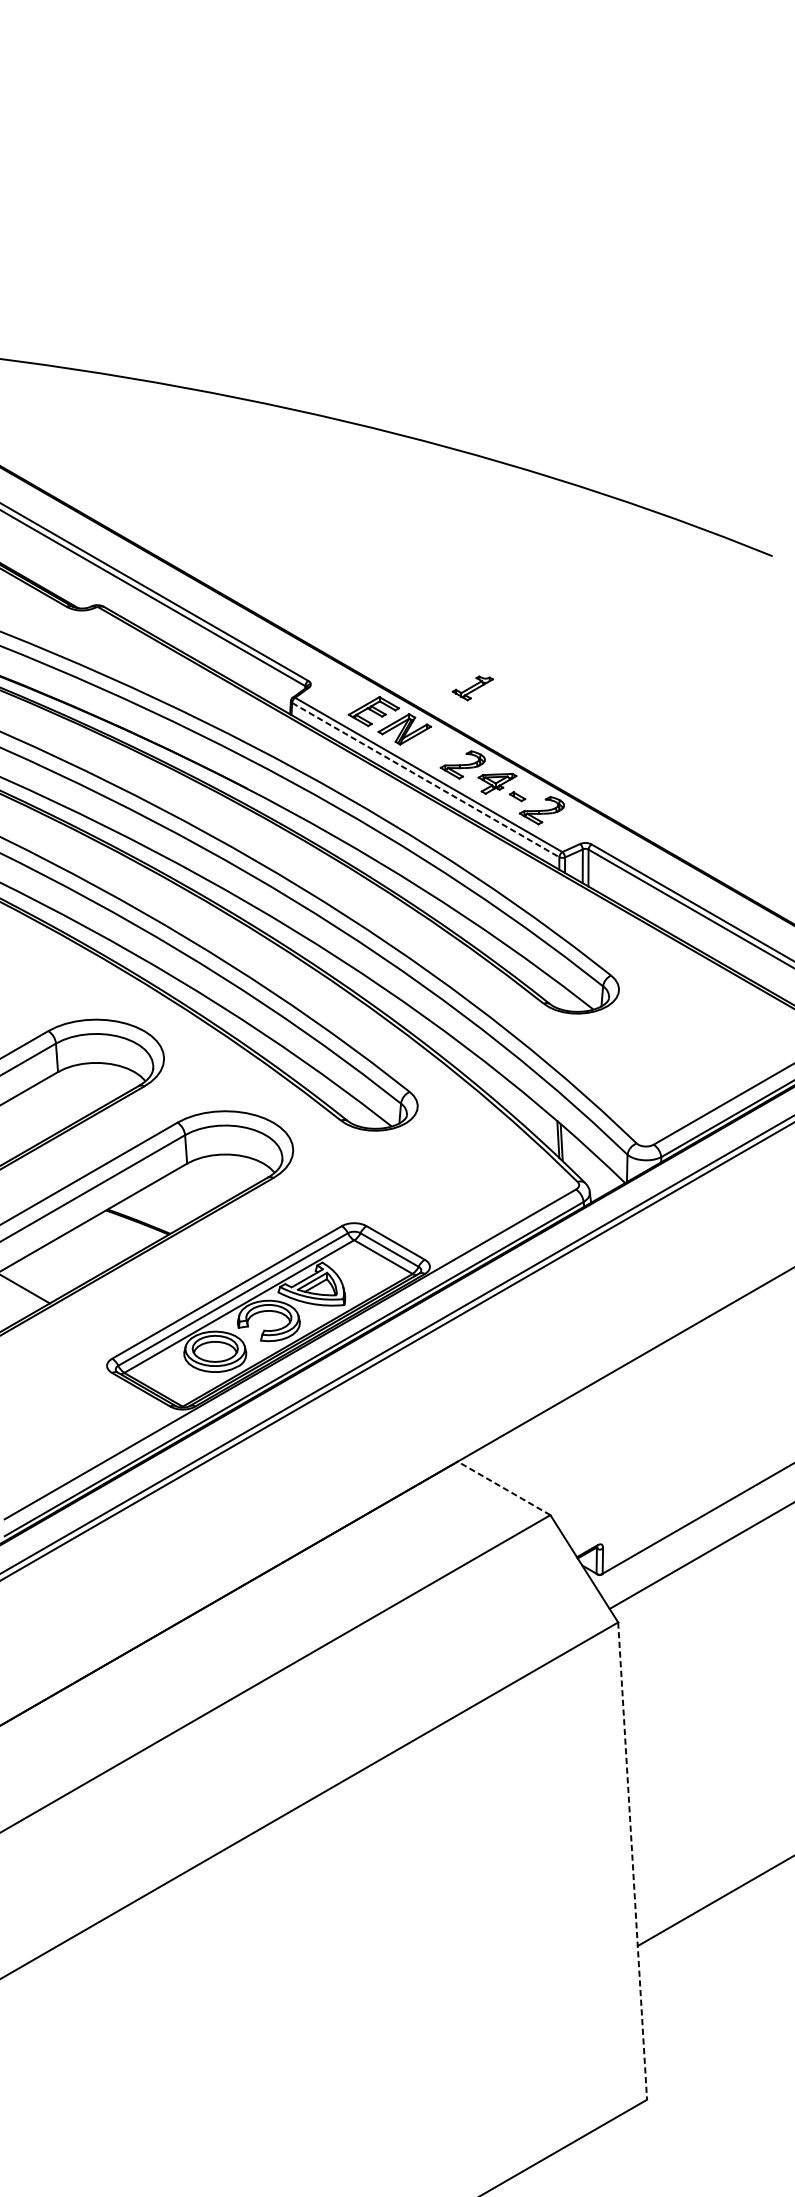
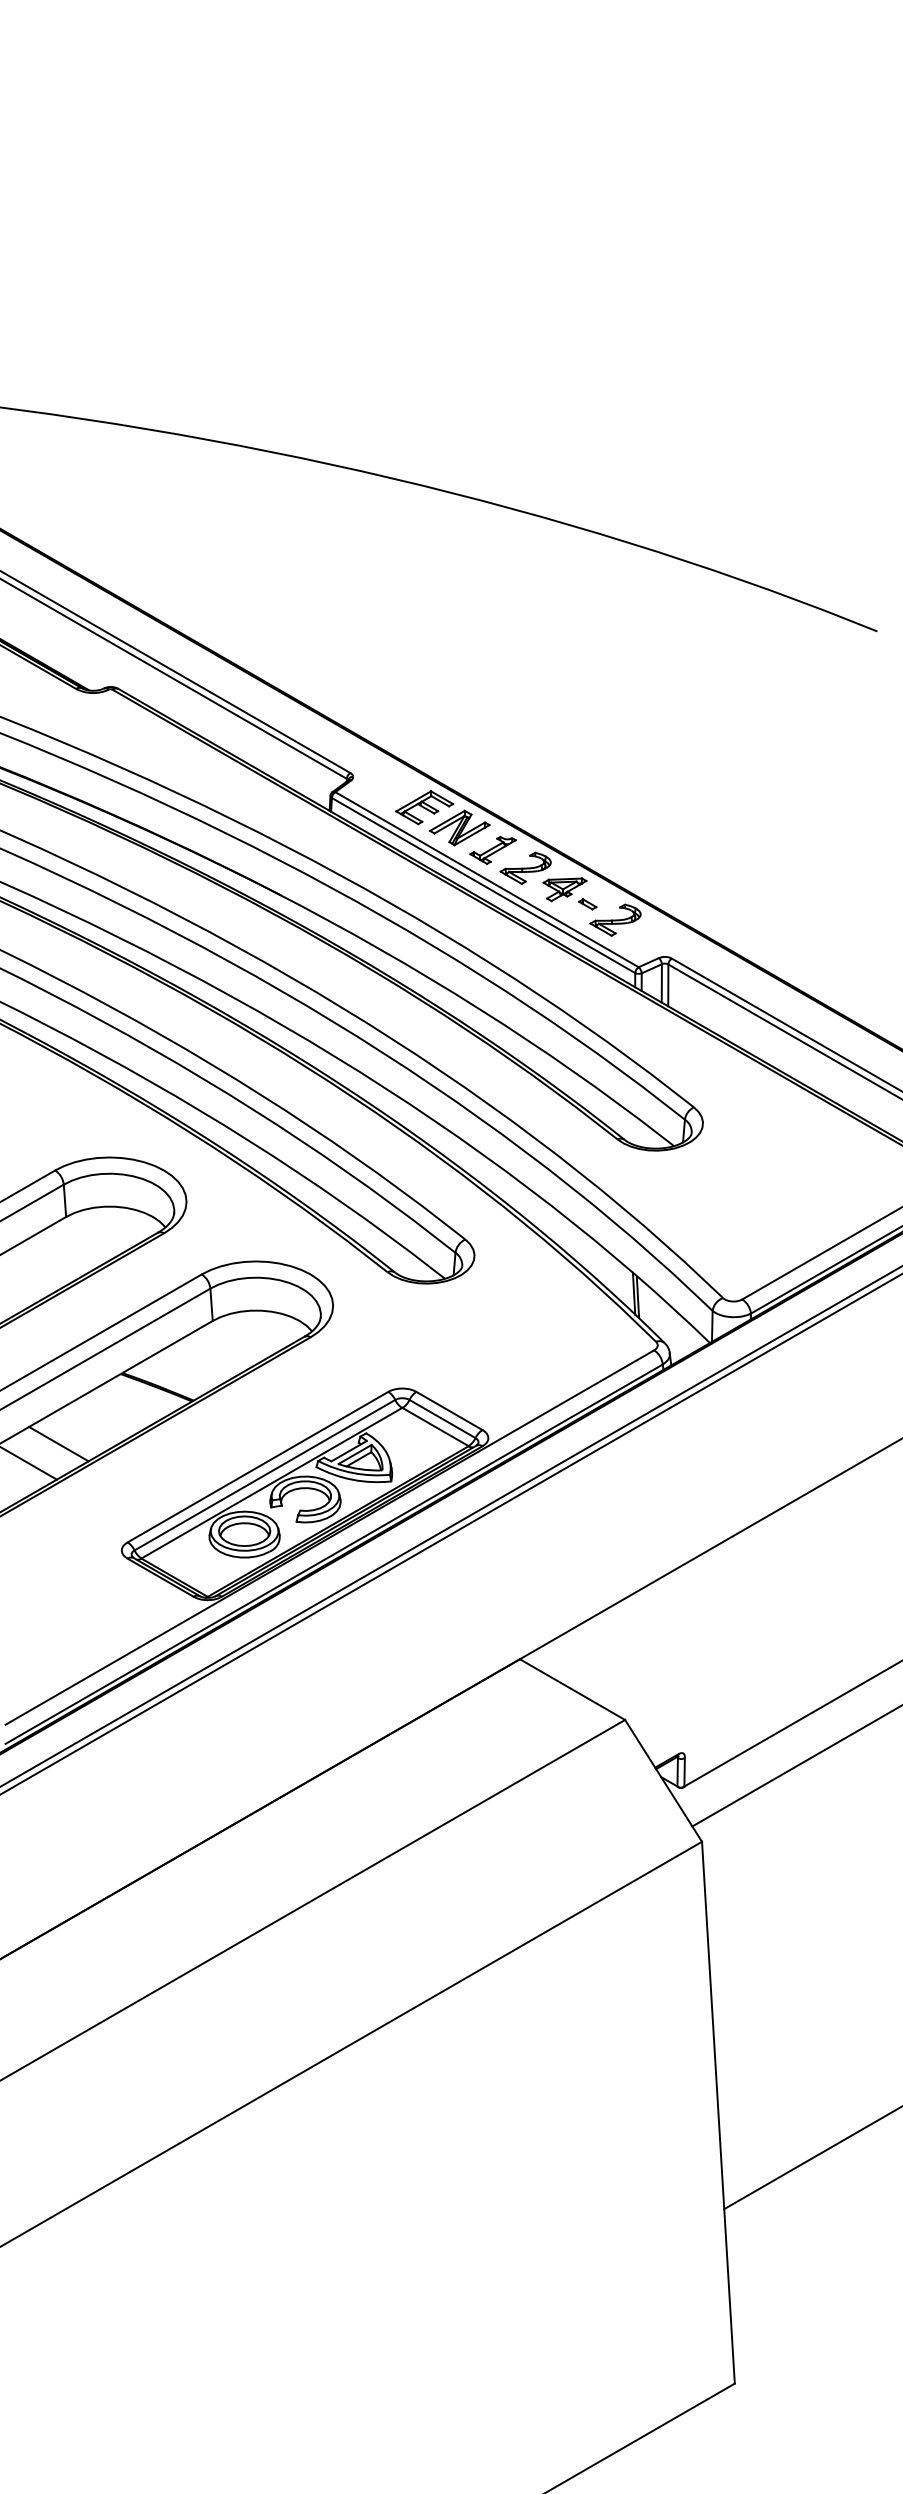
part: (472, 687) -> (492, 849), moved
line: (426, 780) -> (484, 885), dashed -> solid
line: (51, 1271) -> (58, 1443), added
line: (504, 1488) -> (572, 1689), dashed -> solid
line: (632, 1861) -> (718, 2113), dashed -> solid

